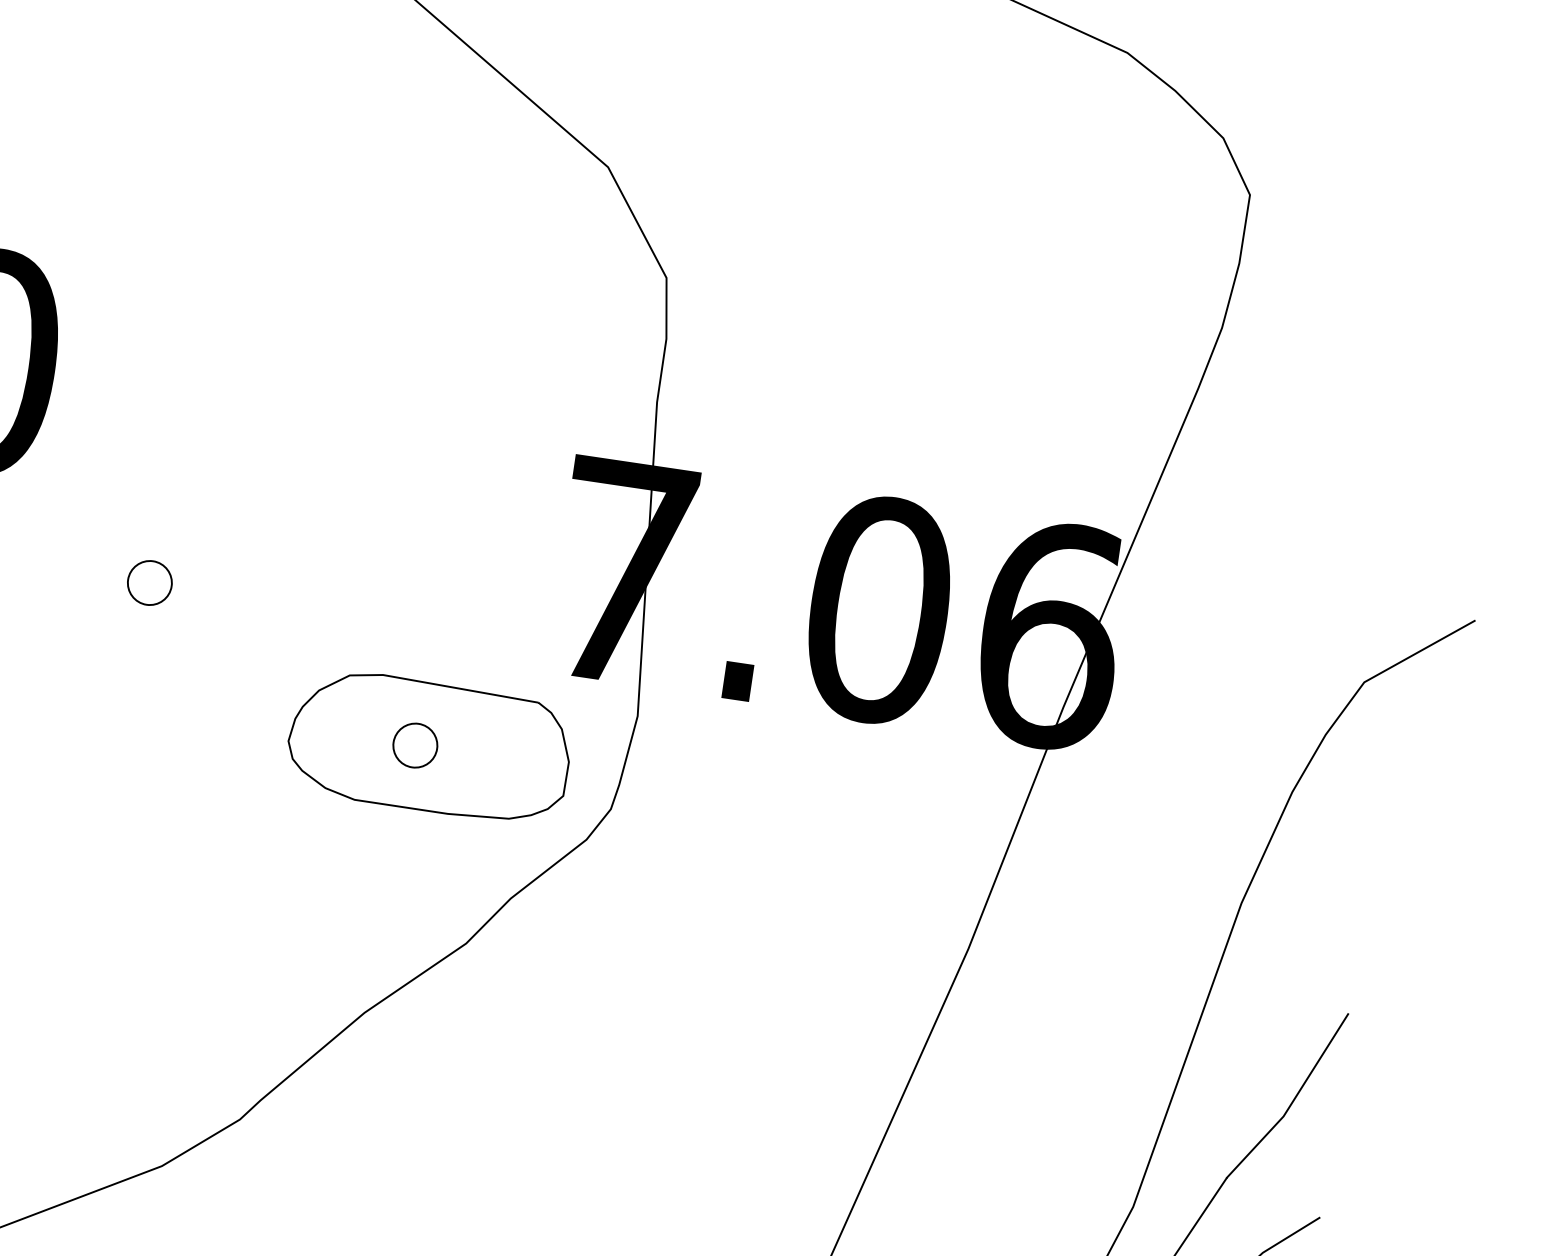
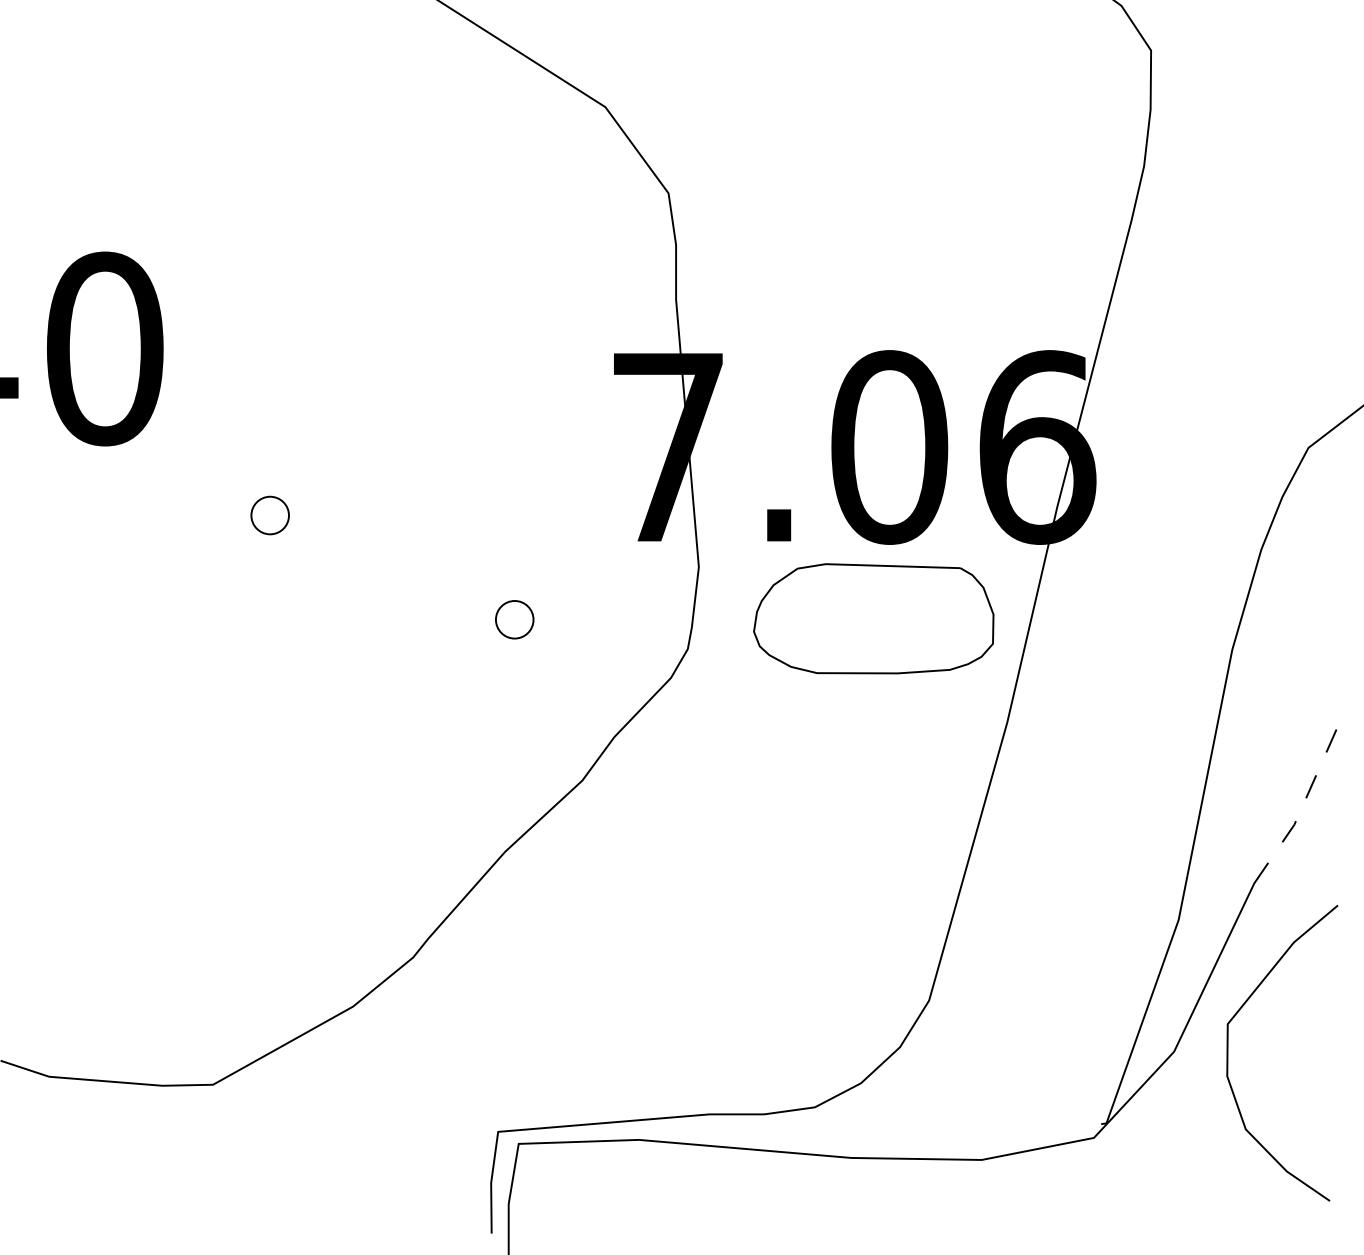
part: (429, 746) -> (873, 618), moved
line: (1293, 1101) -> (1300, 810), solid -> dashed

